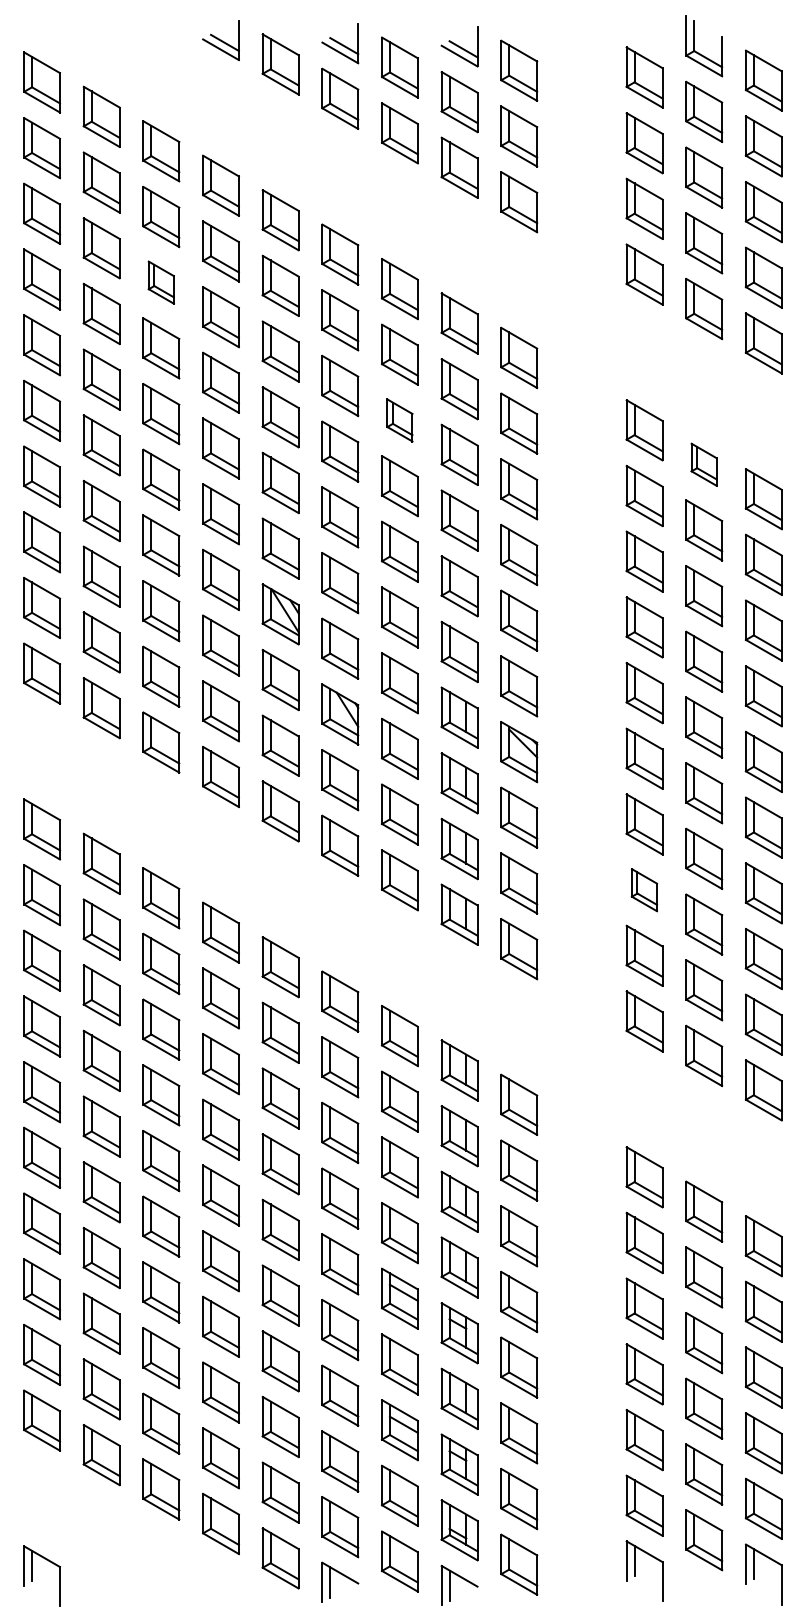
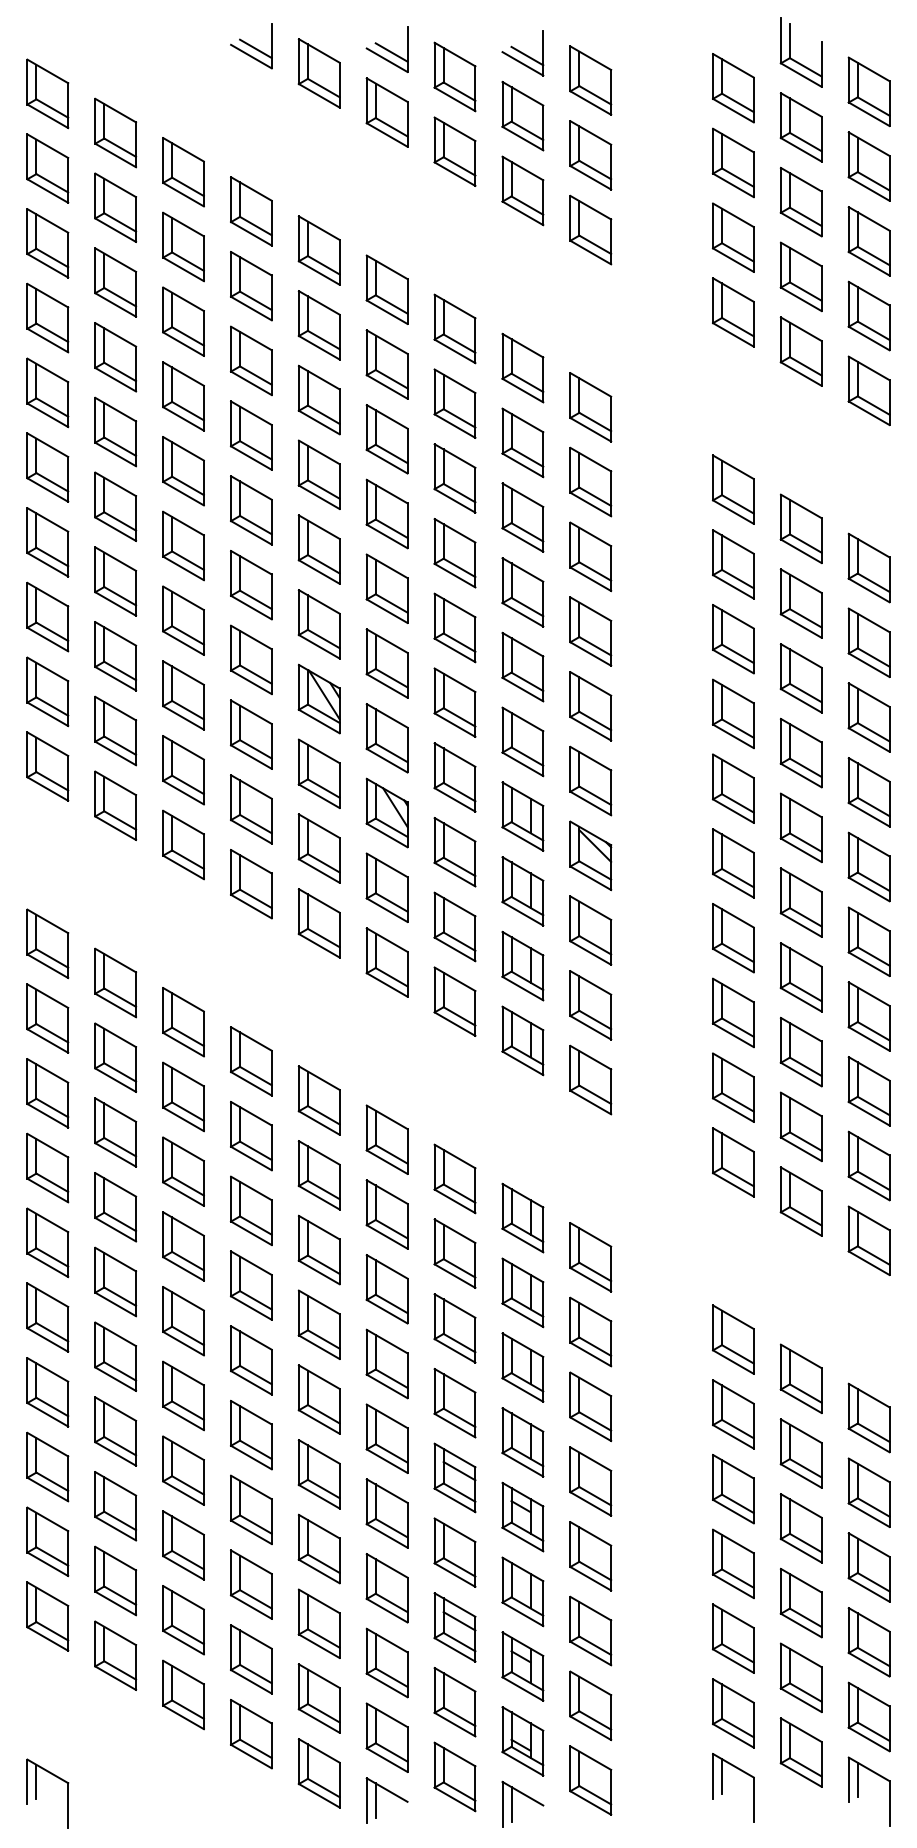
part: (161, 282) -> (183, 321), size x1.43
part: (399, 420) -> (454, 478), size x1.43
part: (703, 464) -> (800, 528), size x1.43
part: (643, 889) -> (732, 1012), size x1.43

